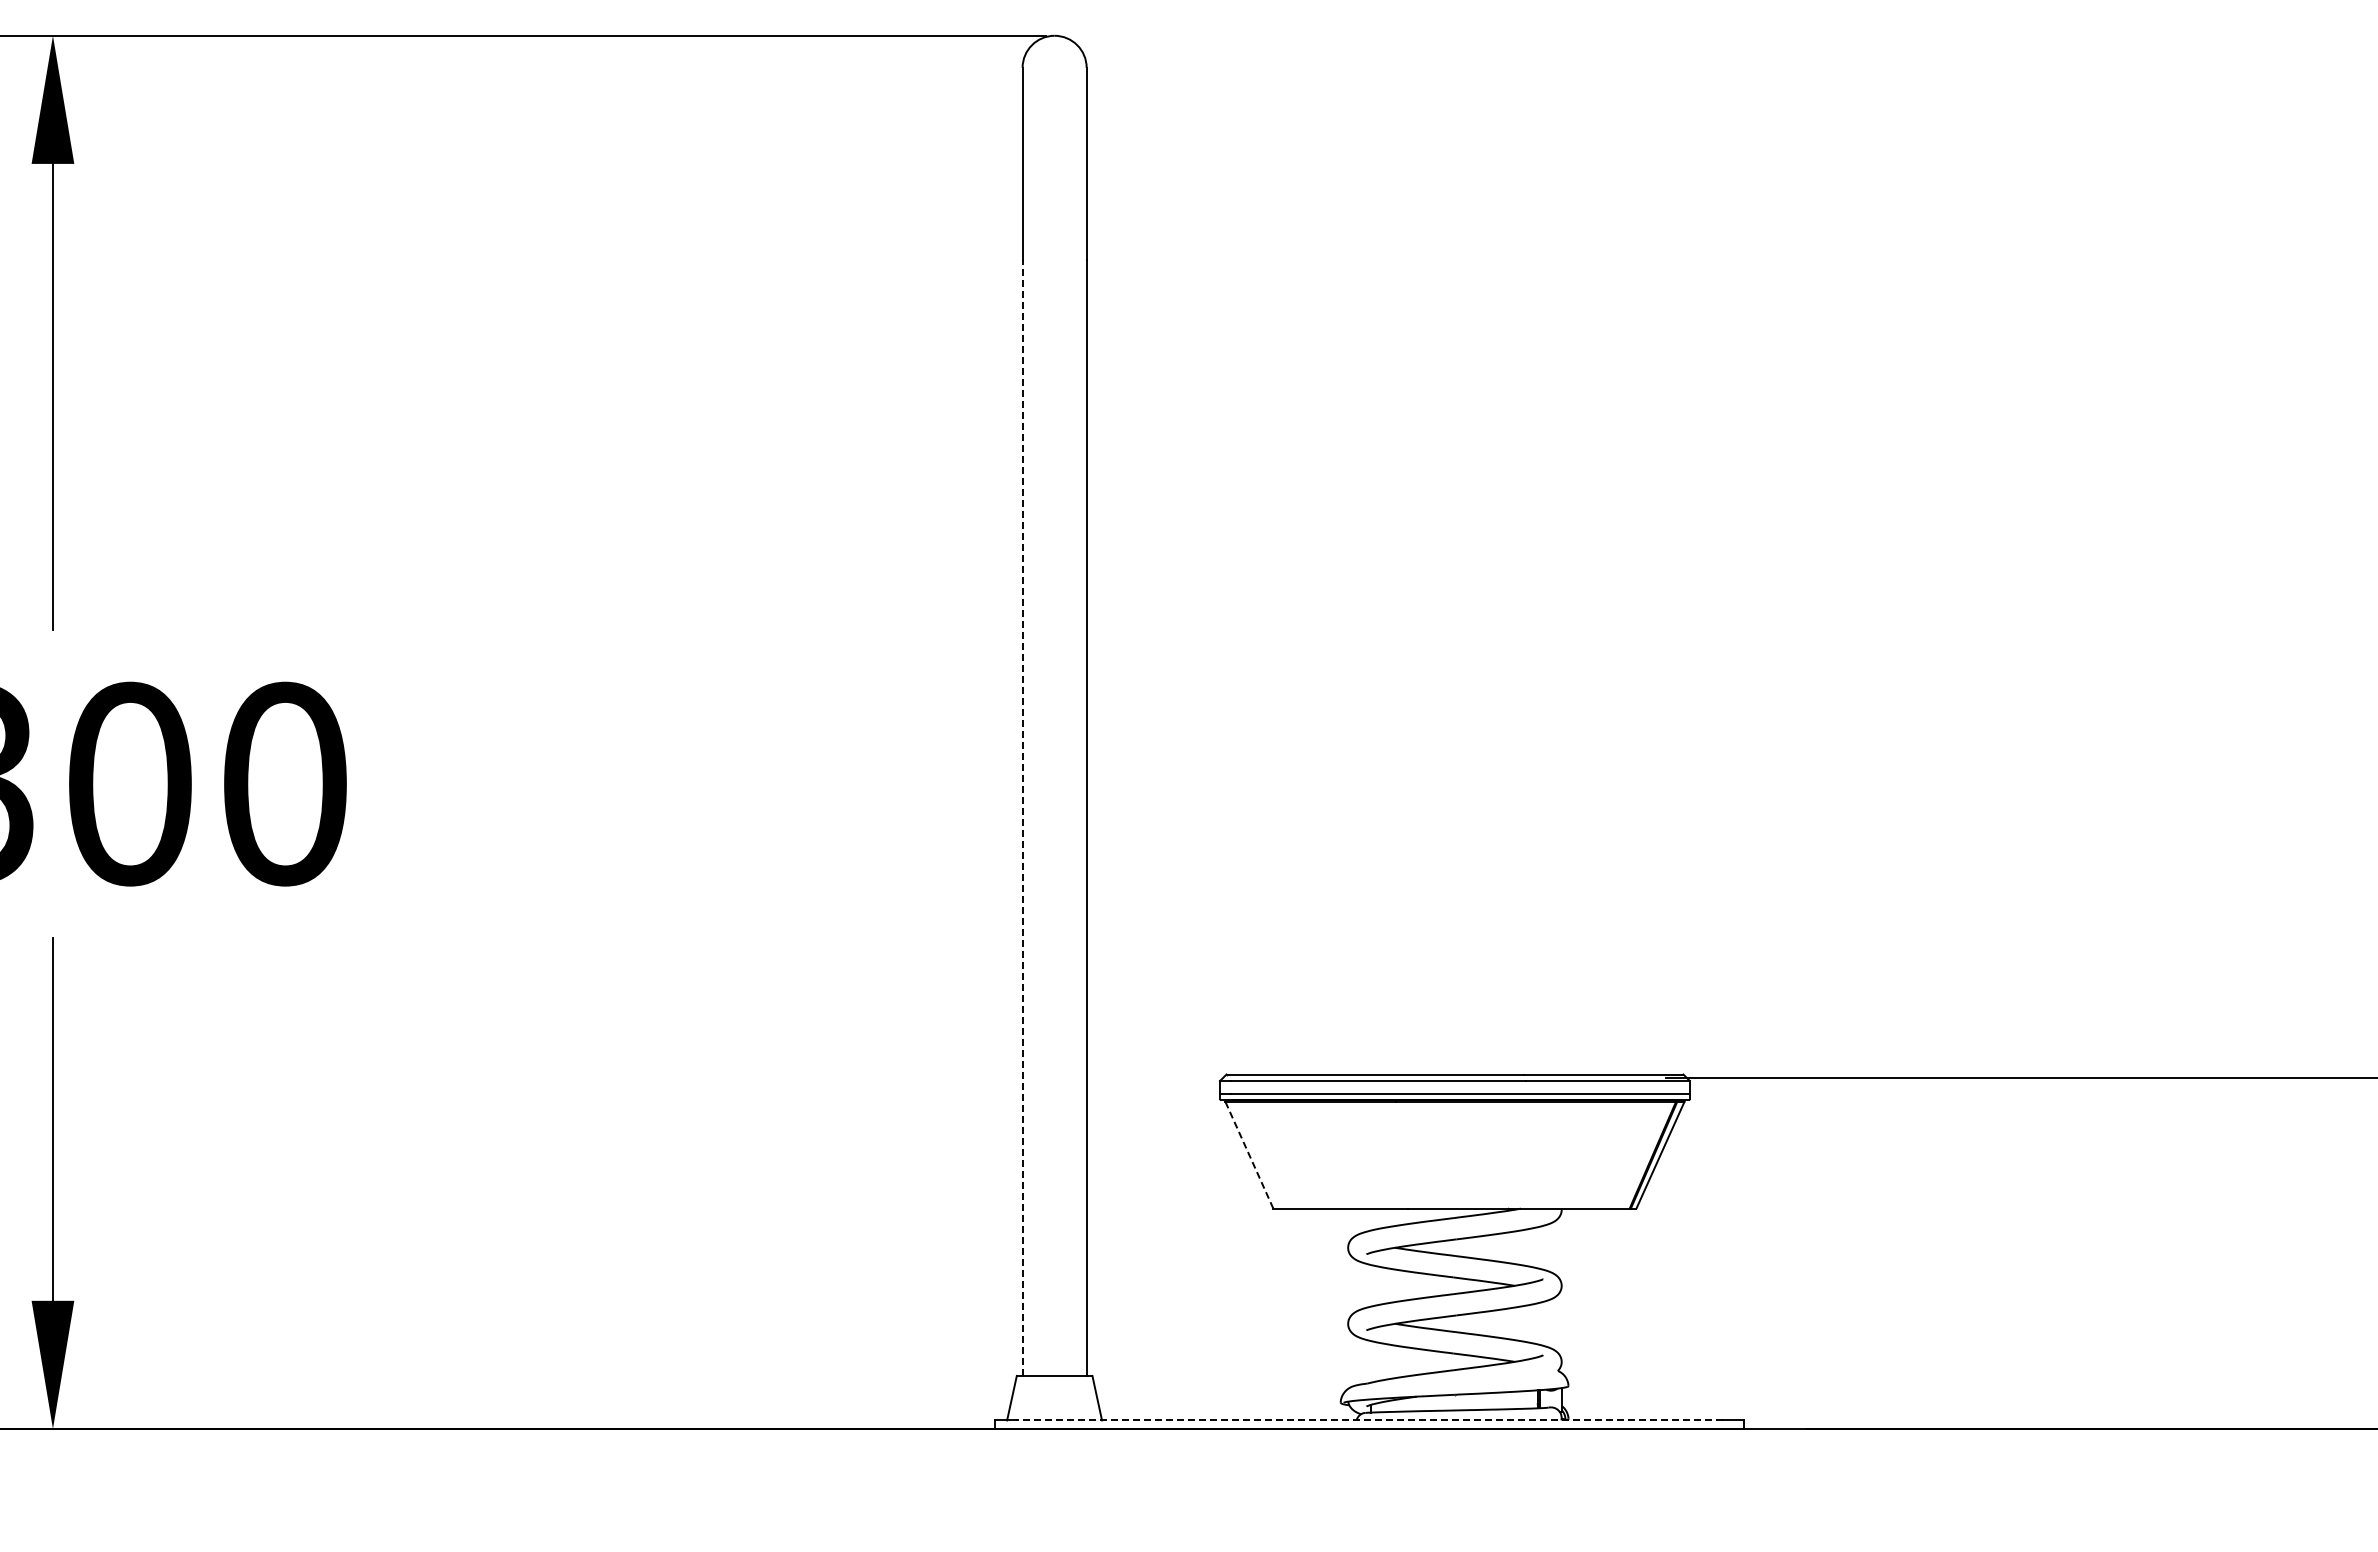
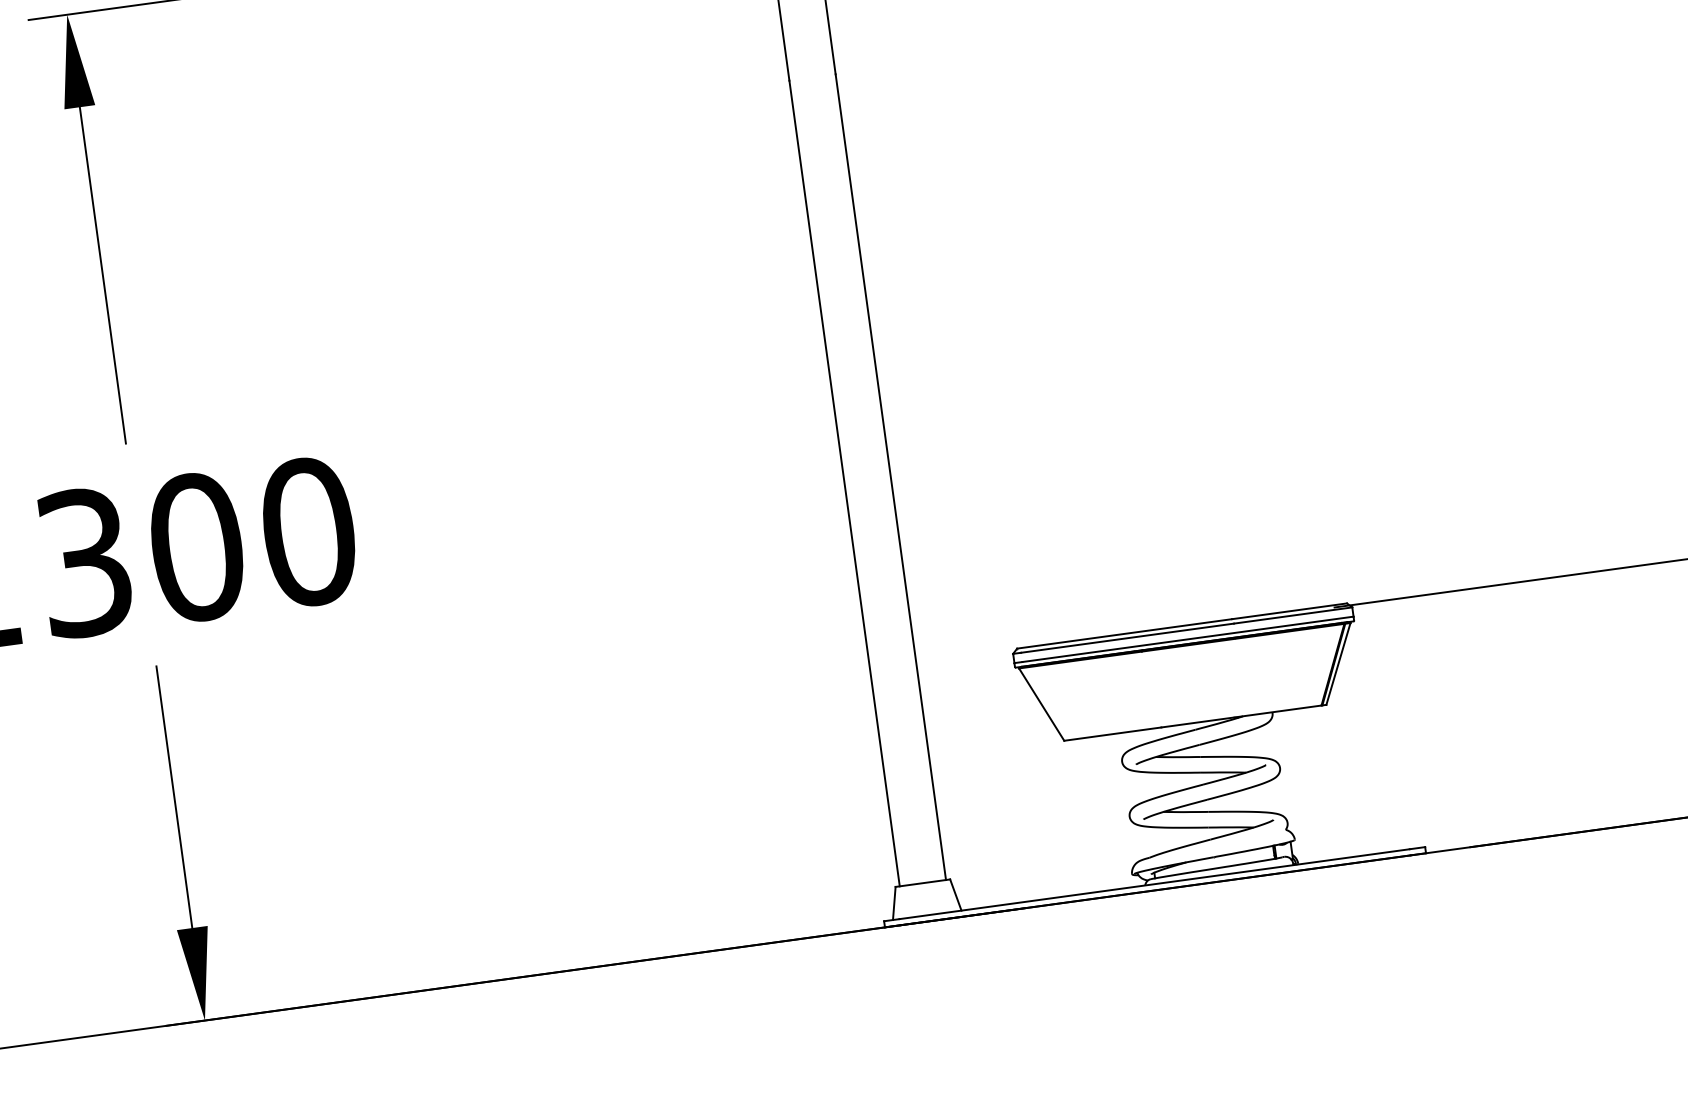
line: (1022, 817) -> (844, 483), dashed -> solid
line: (1249, 1155) -> (1041, 704), dashed -> solid
line: (1369, 1420) -> (1154, 884), dashed -> solid

